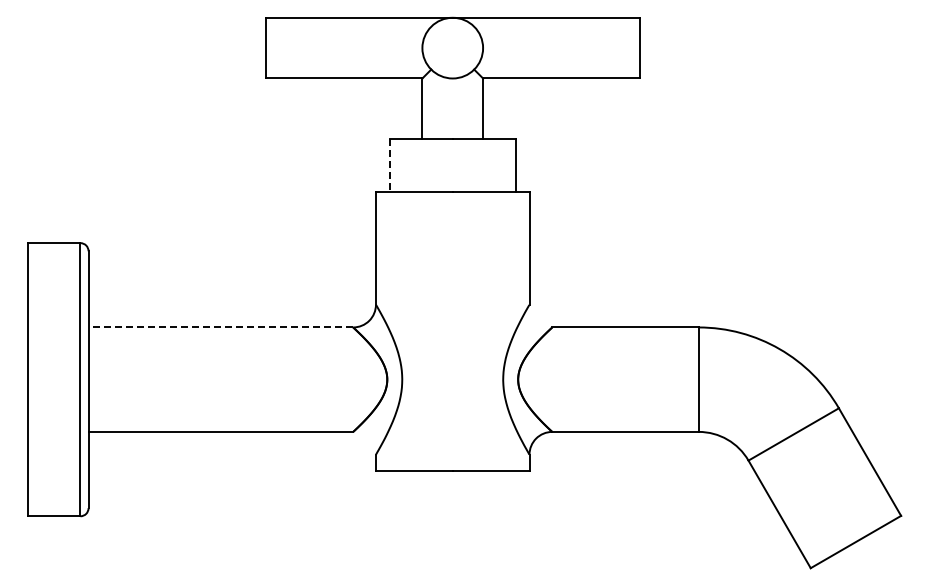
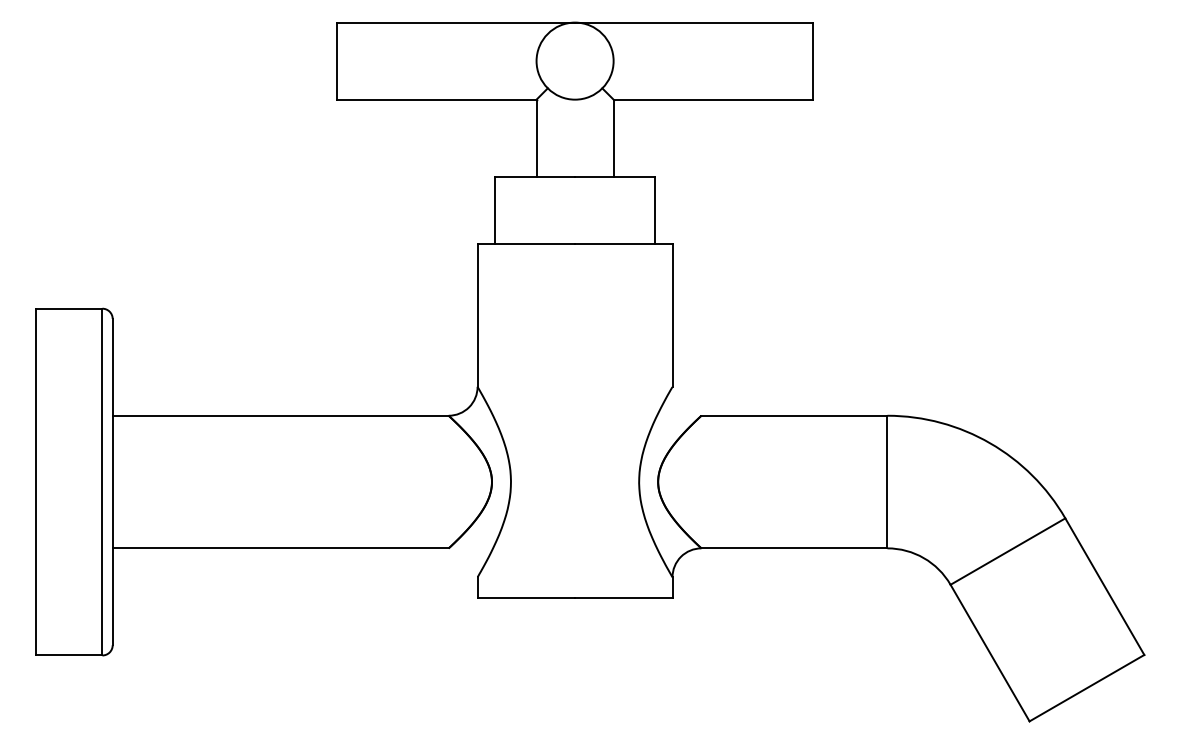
line: (389, 166) -> (494, 211), dashed -> solid
line: (220, 327) -> (280, 415), dashed -> solid

